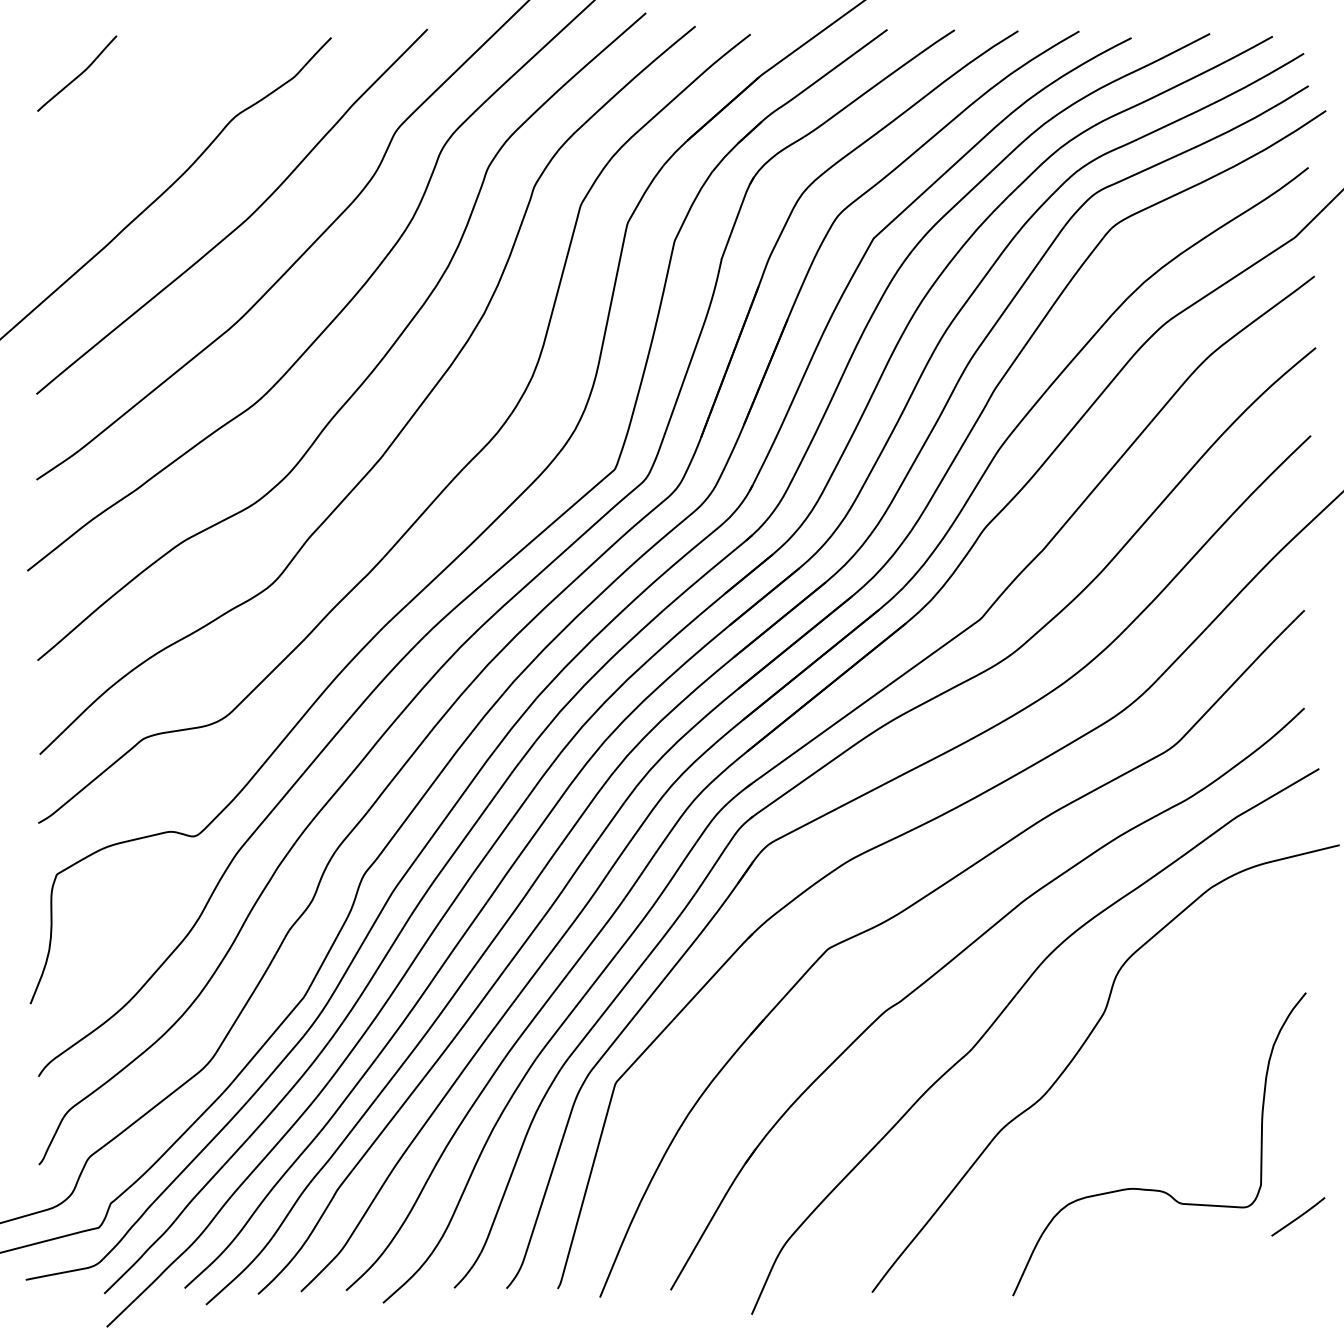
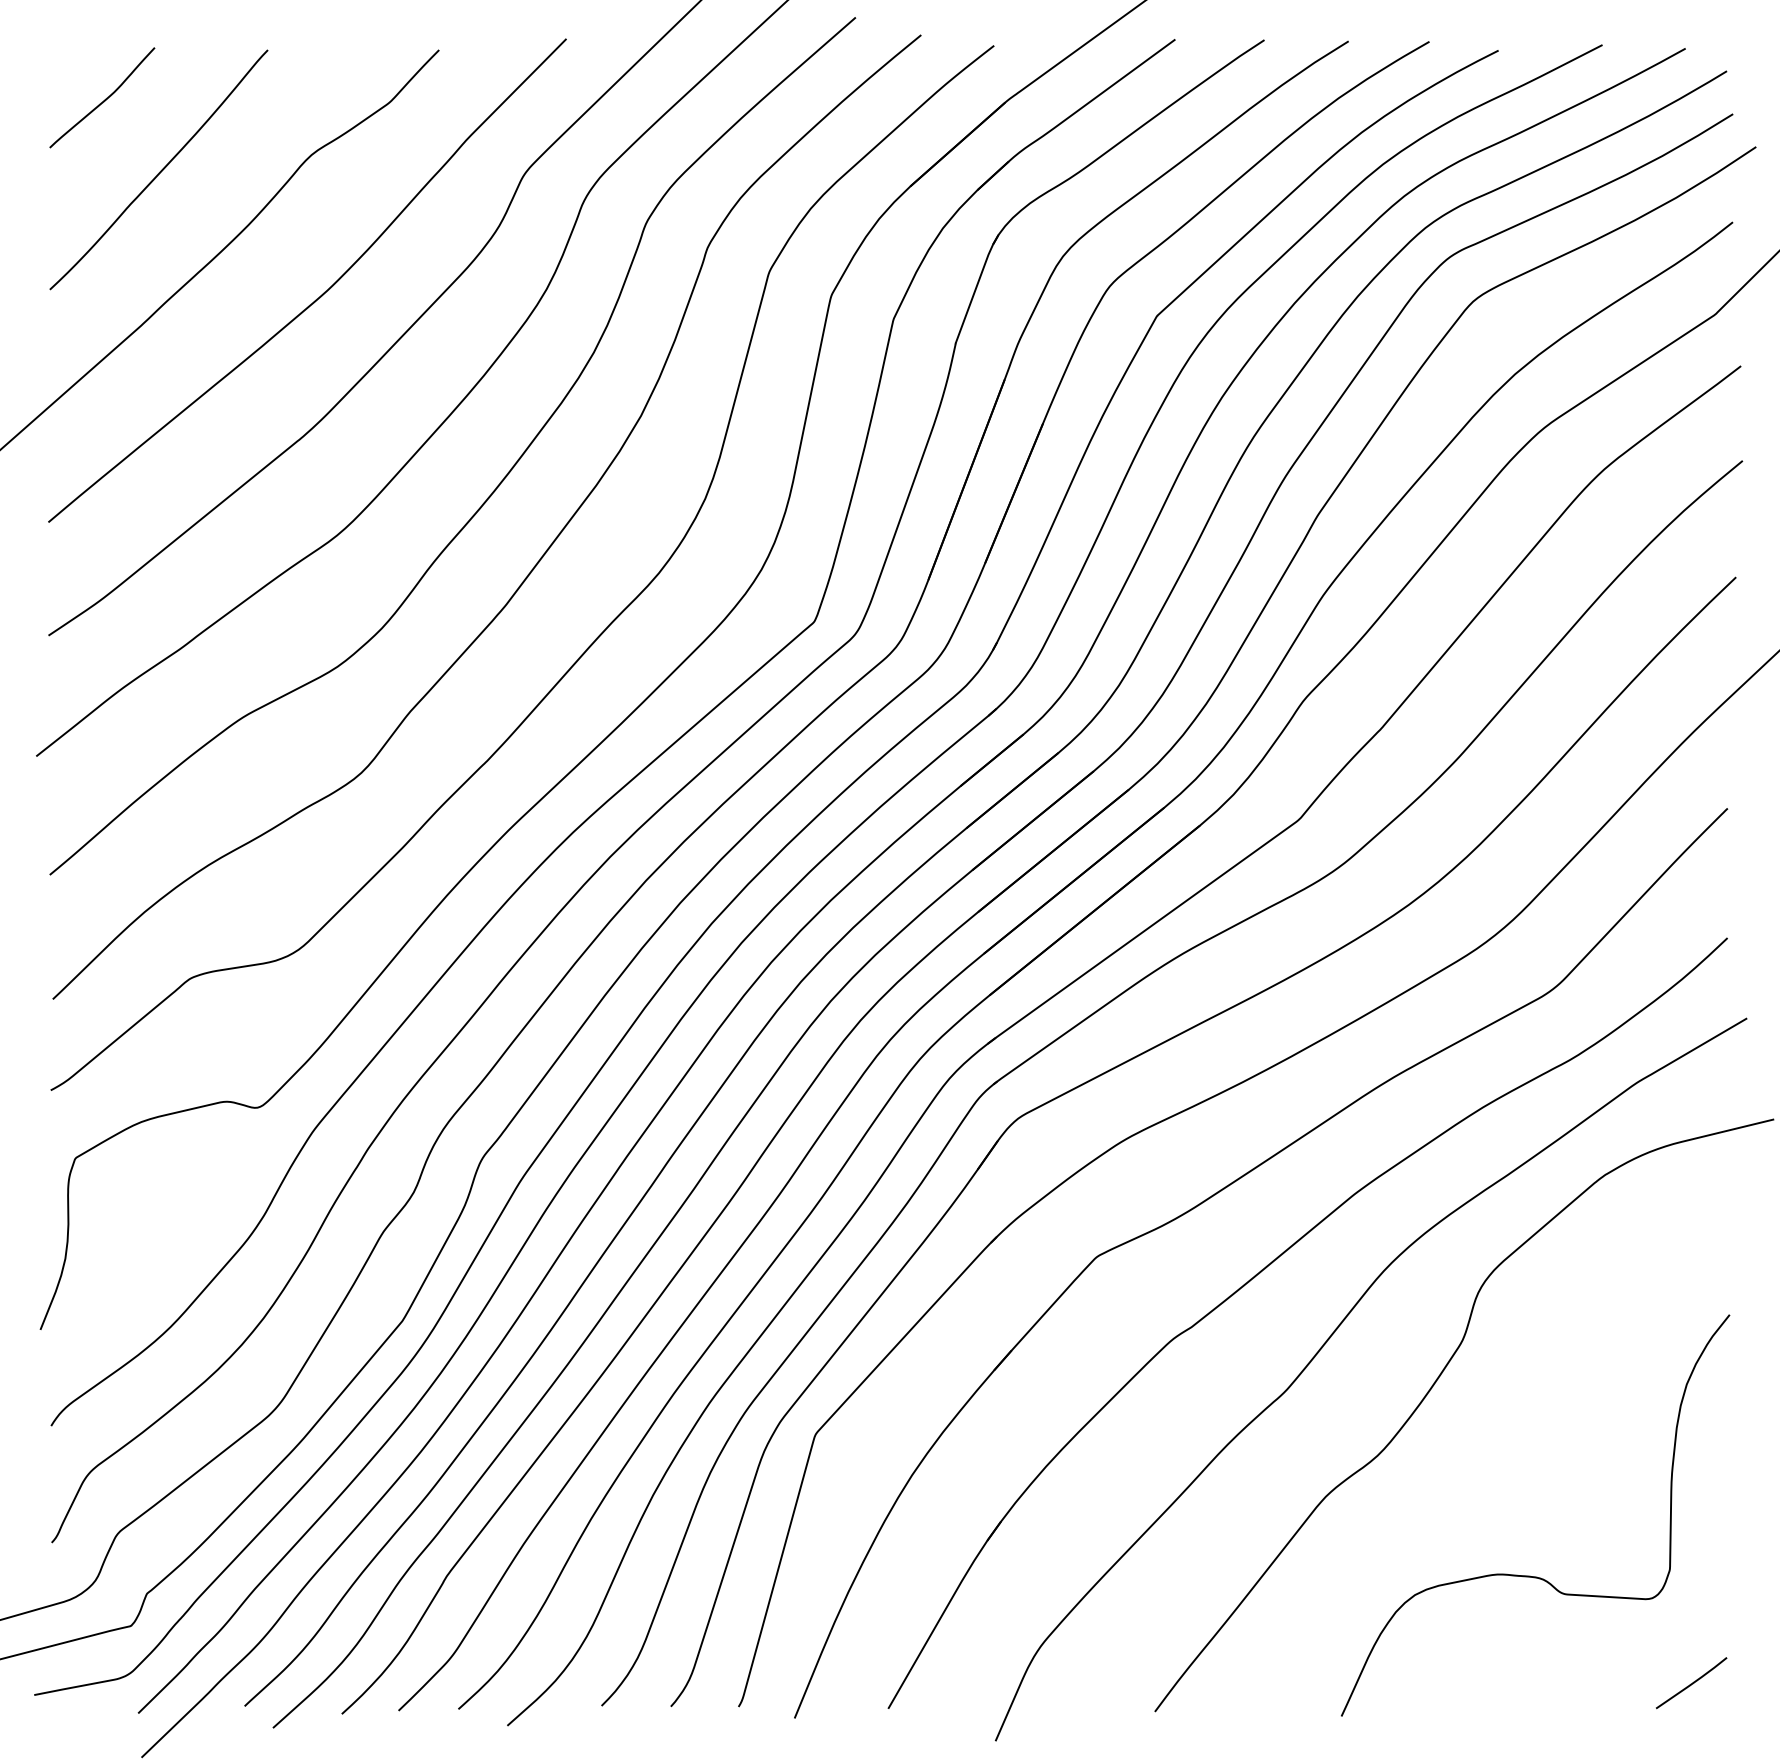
curve: (120, 129) -> (159, 171), added
line: (1298, 1216) -> (1691, 1682), moved

